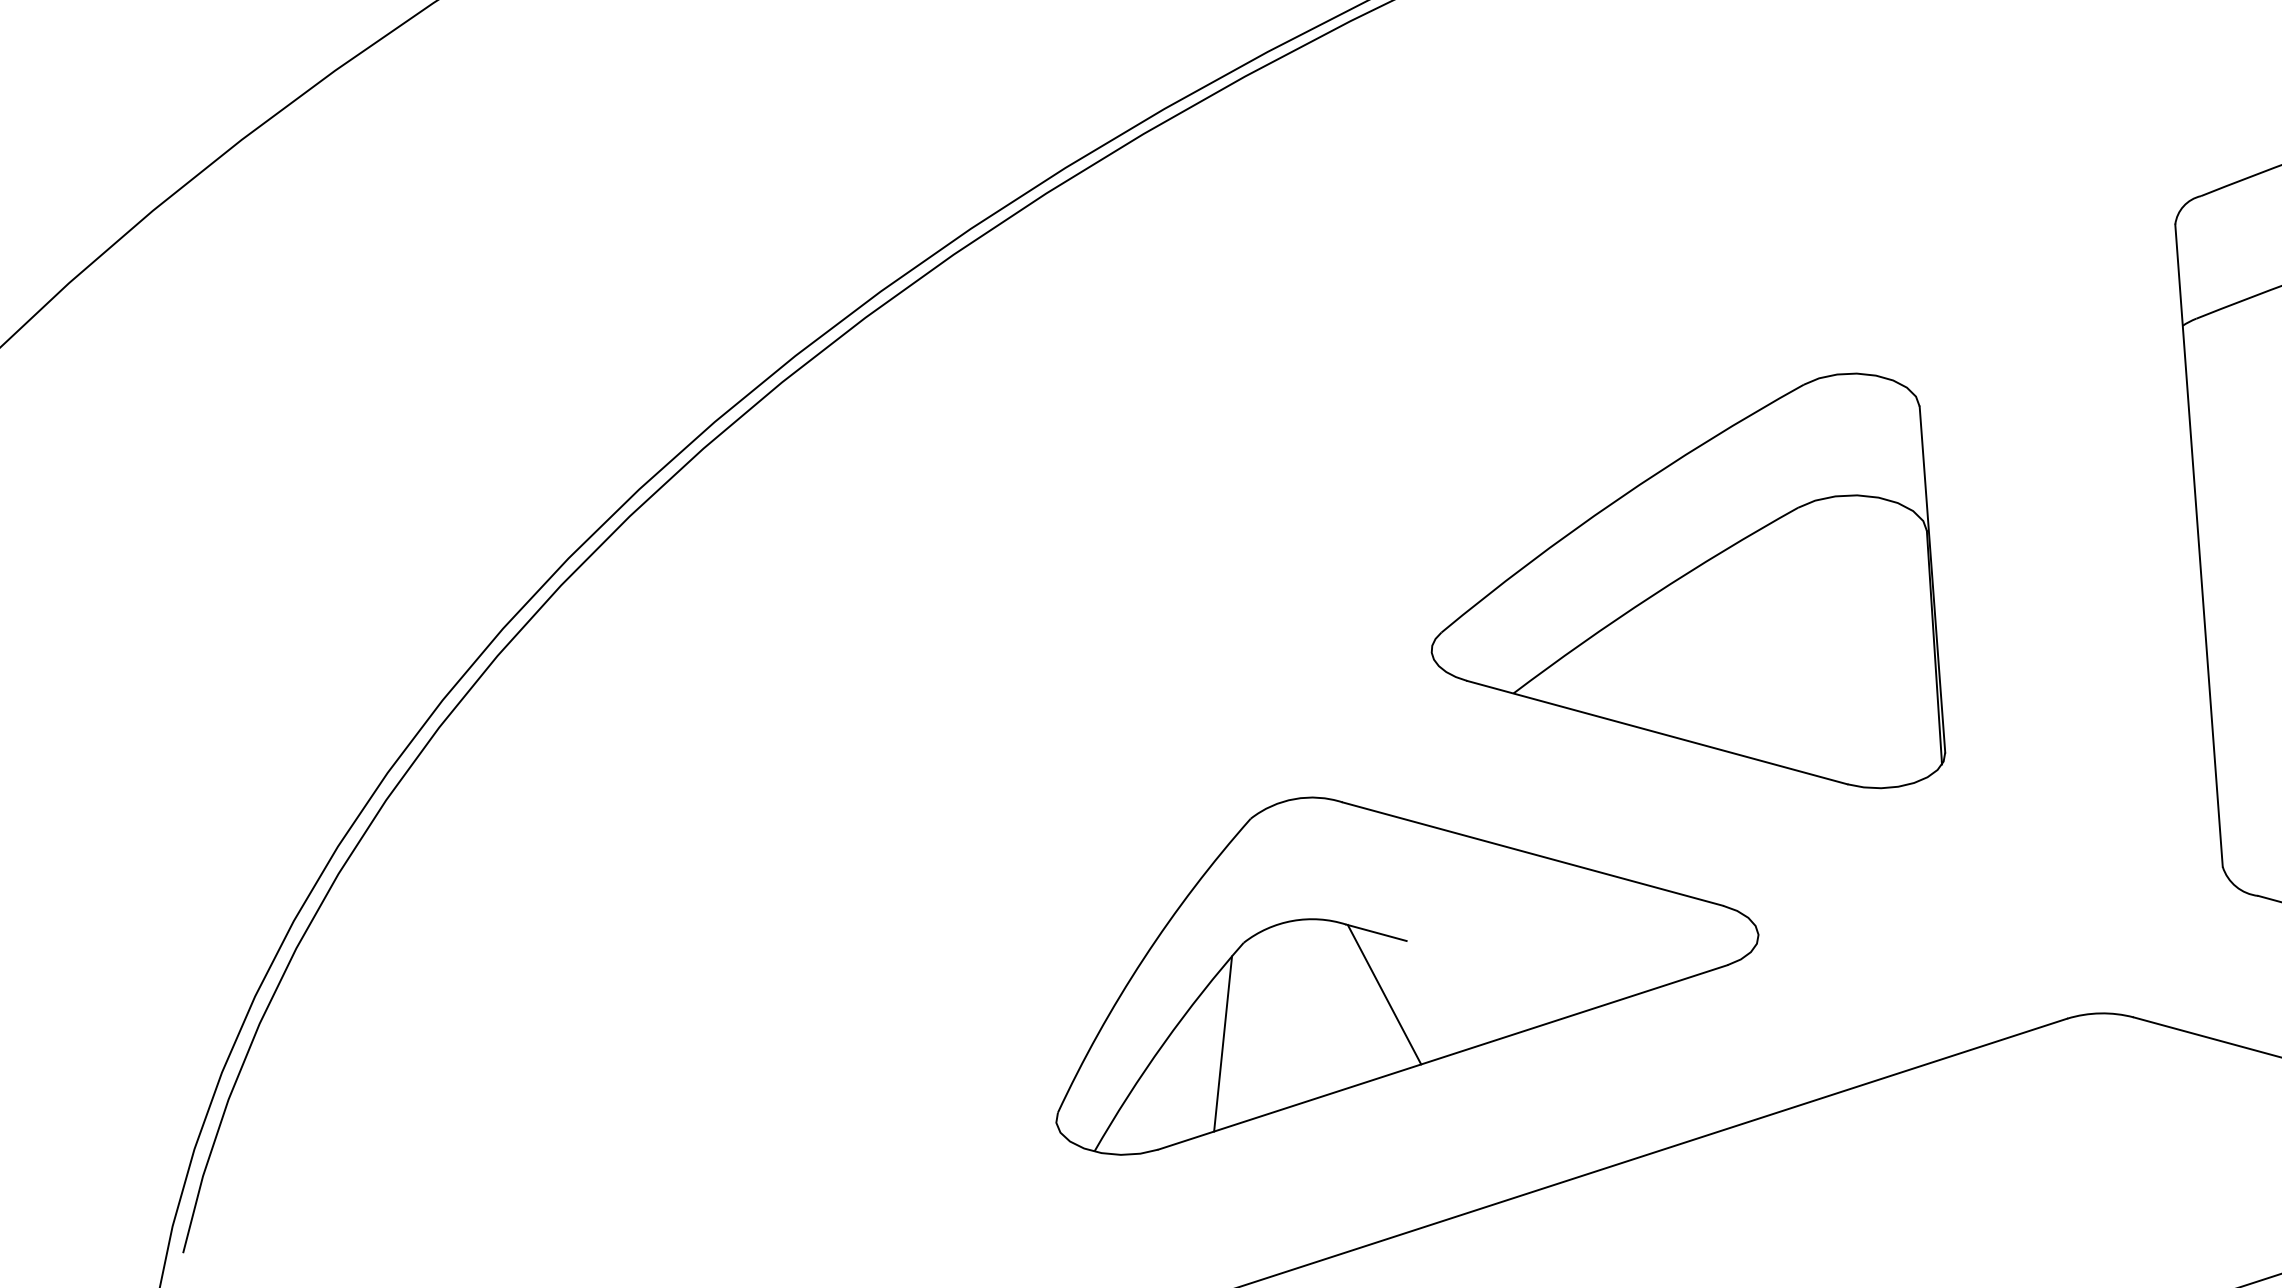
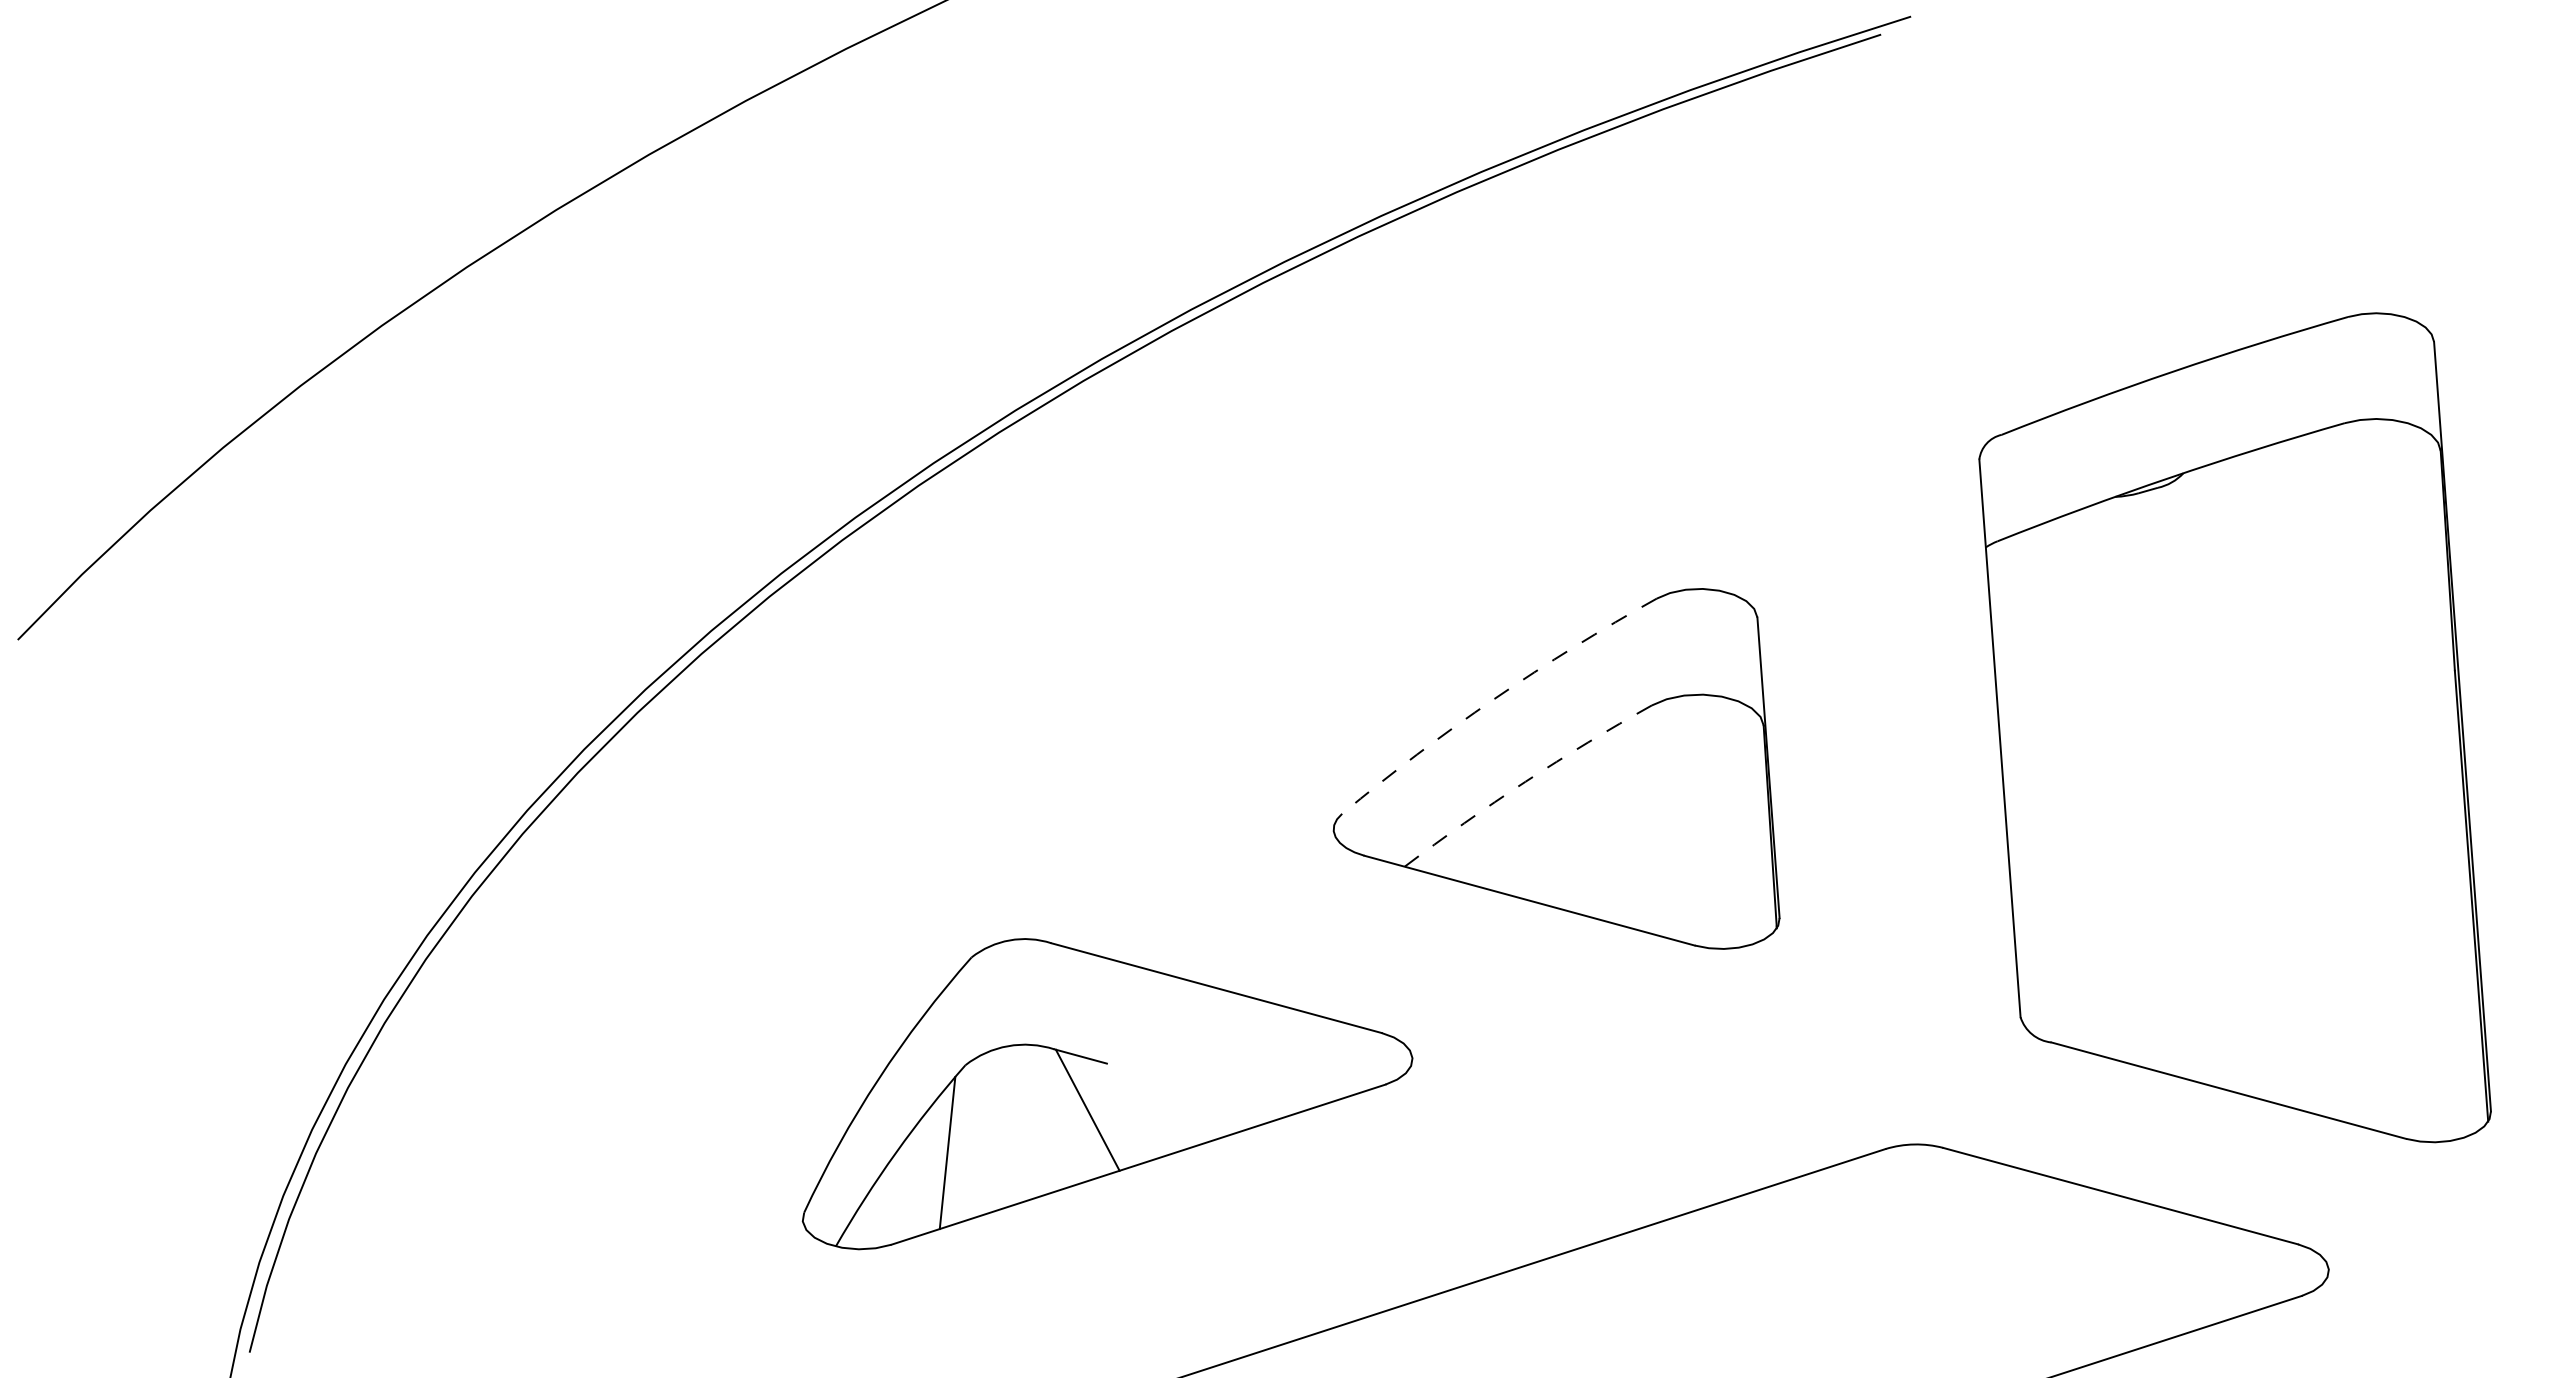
arc: (1616, 499) -> (1494, 698), solid -> dashed
arc: (1652, 595) -> (1525, 781), solid -> dashed
part: (1407, 976) -> (1107, 1094), moved

